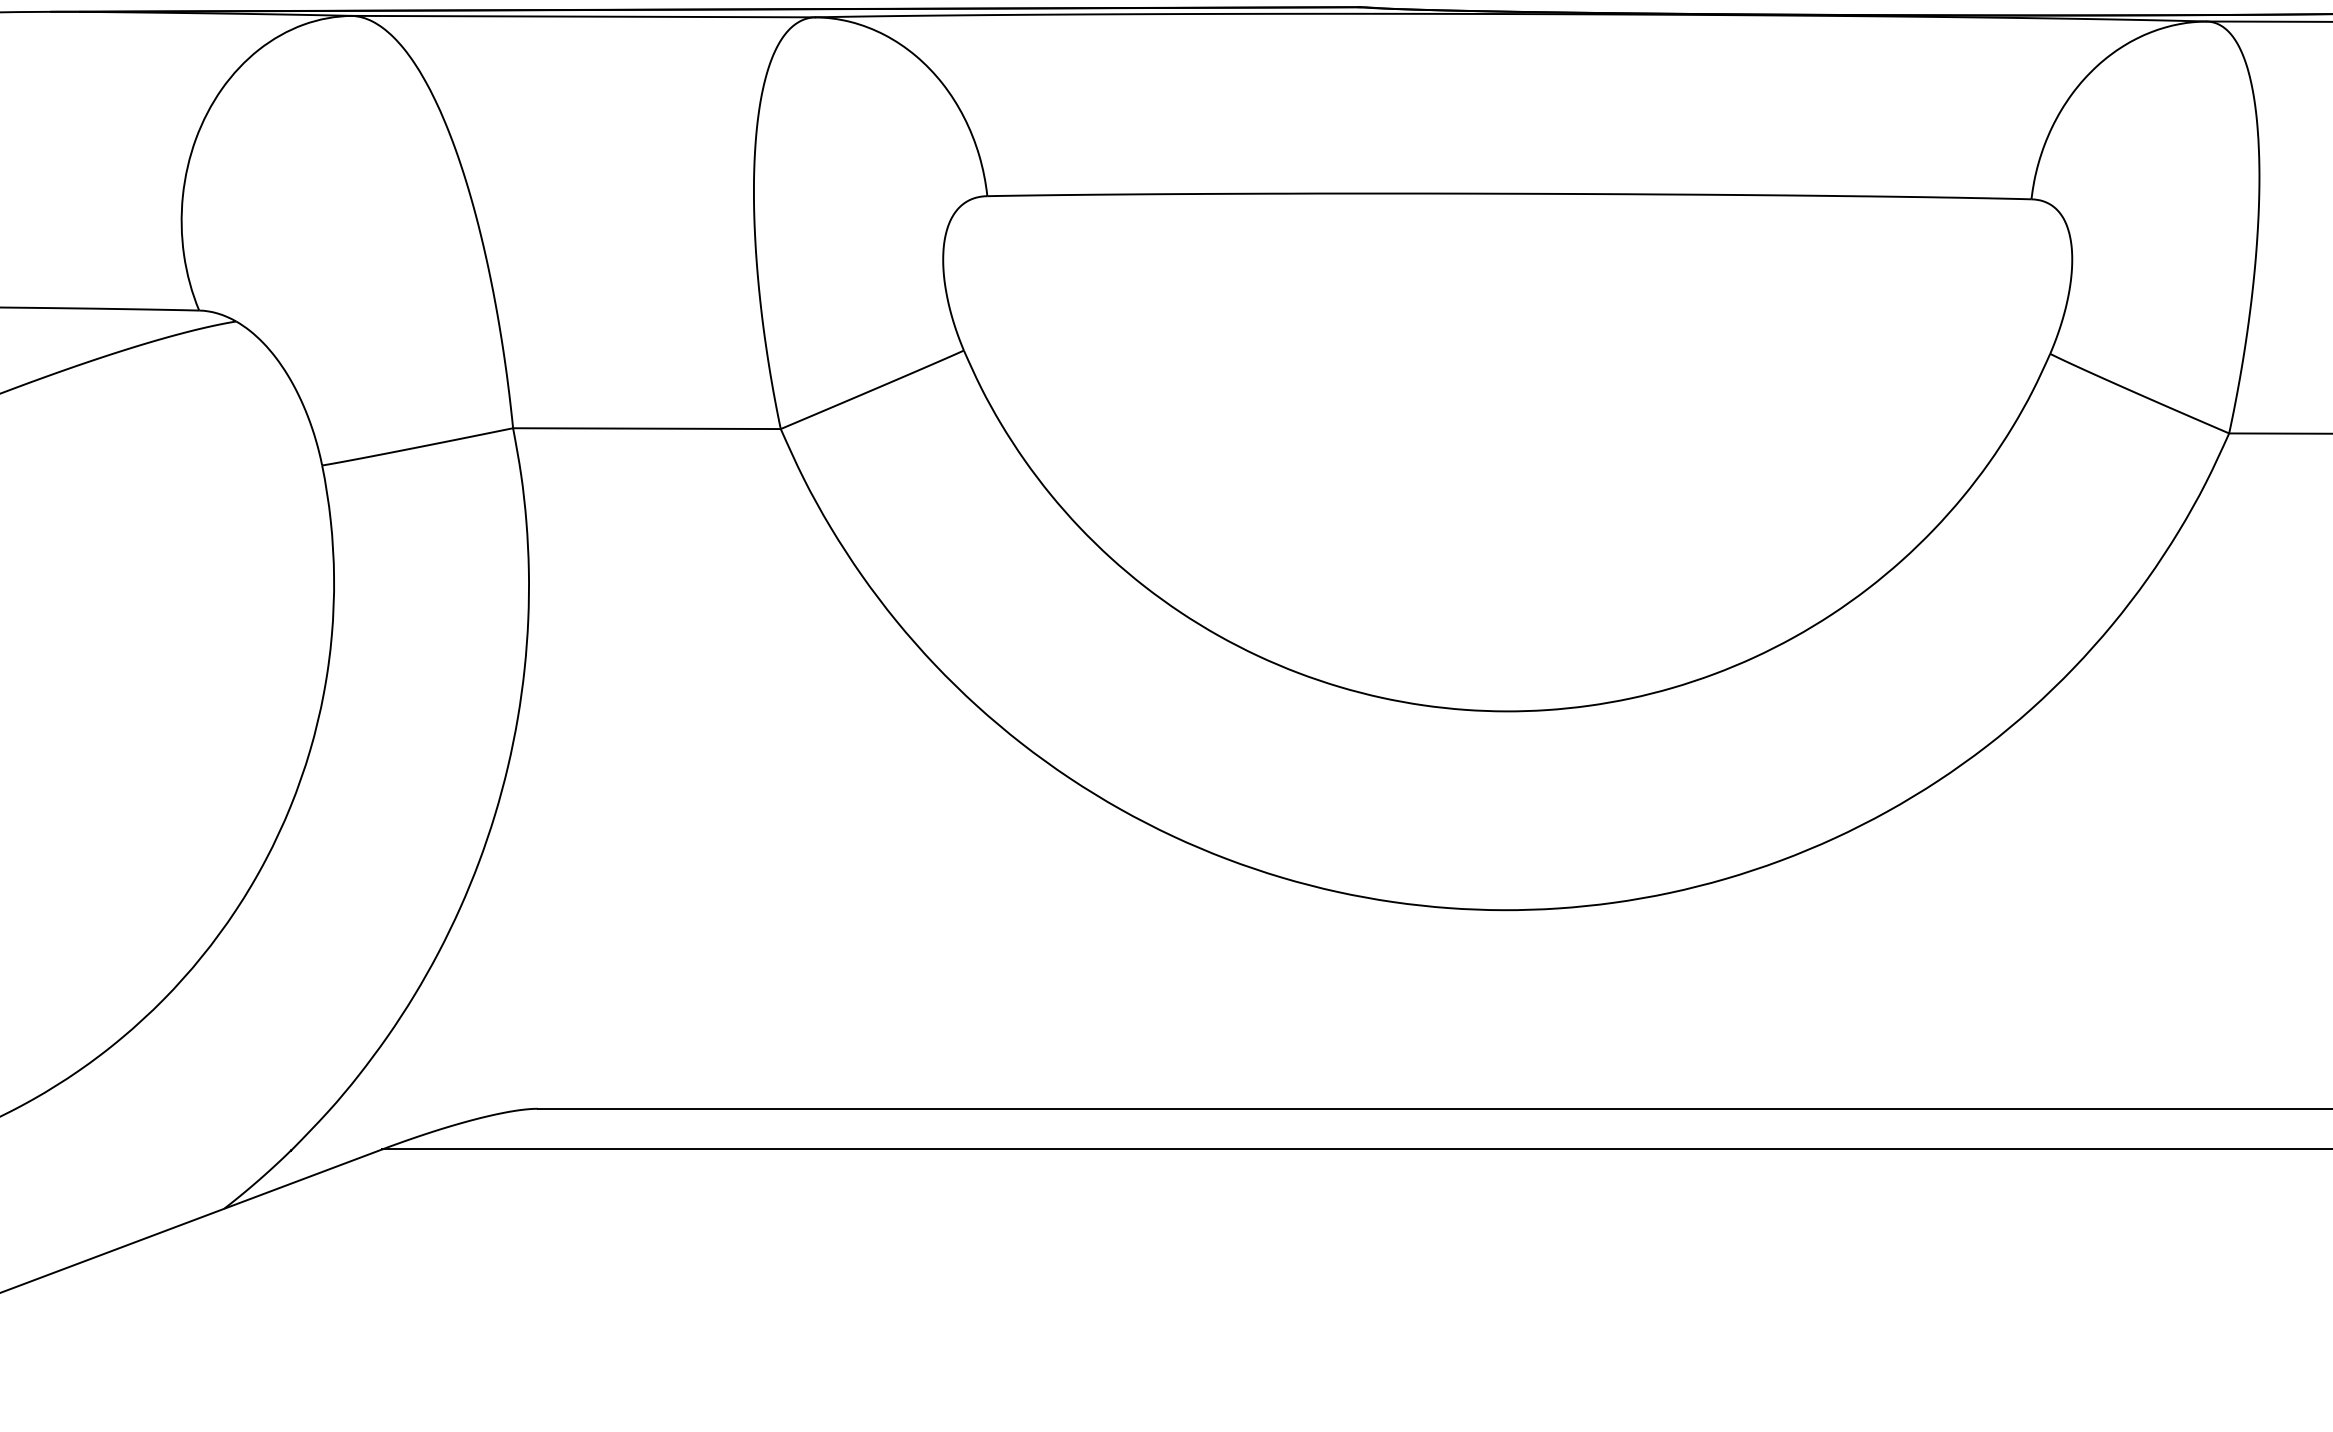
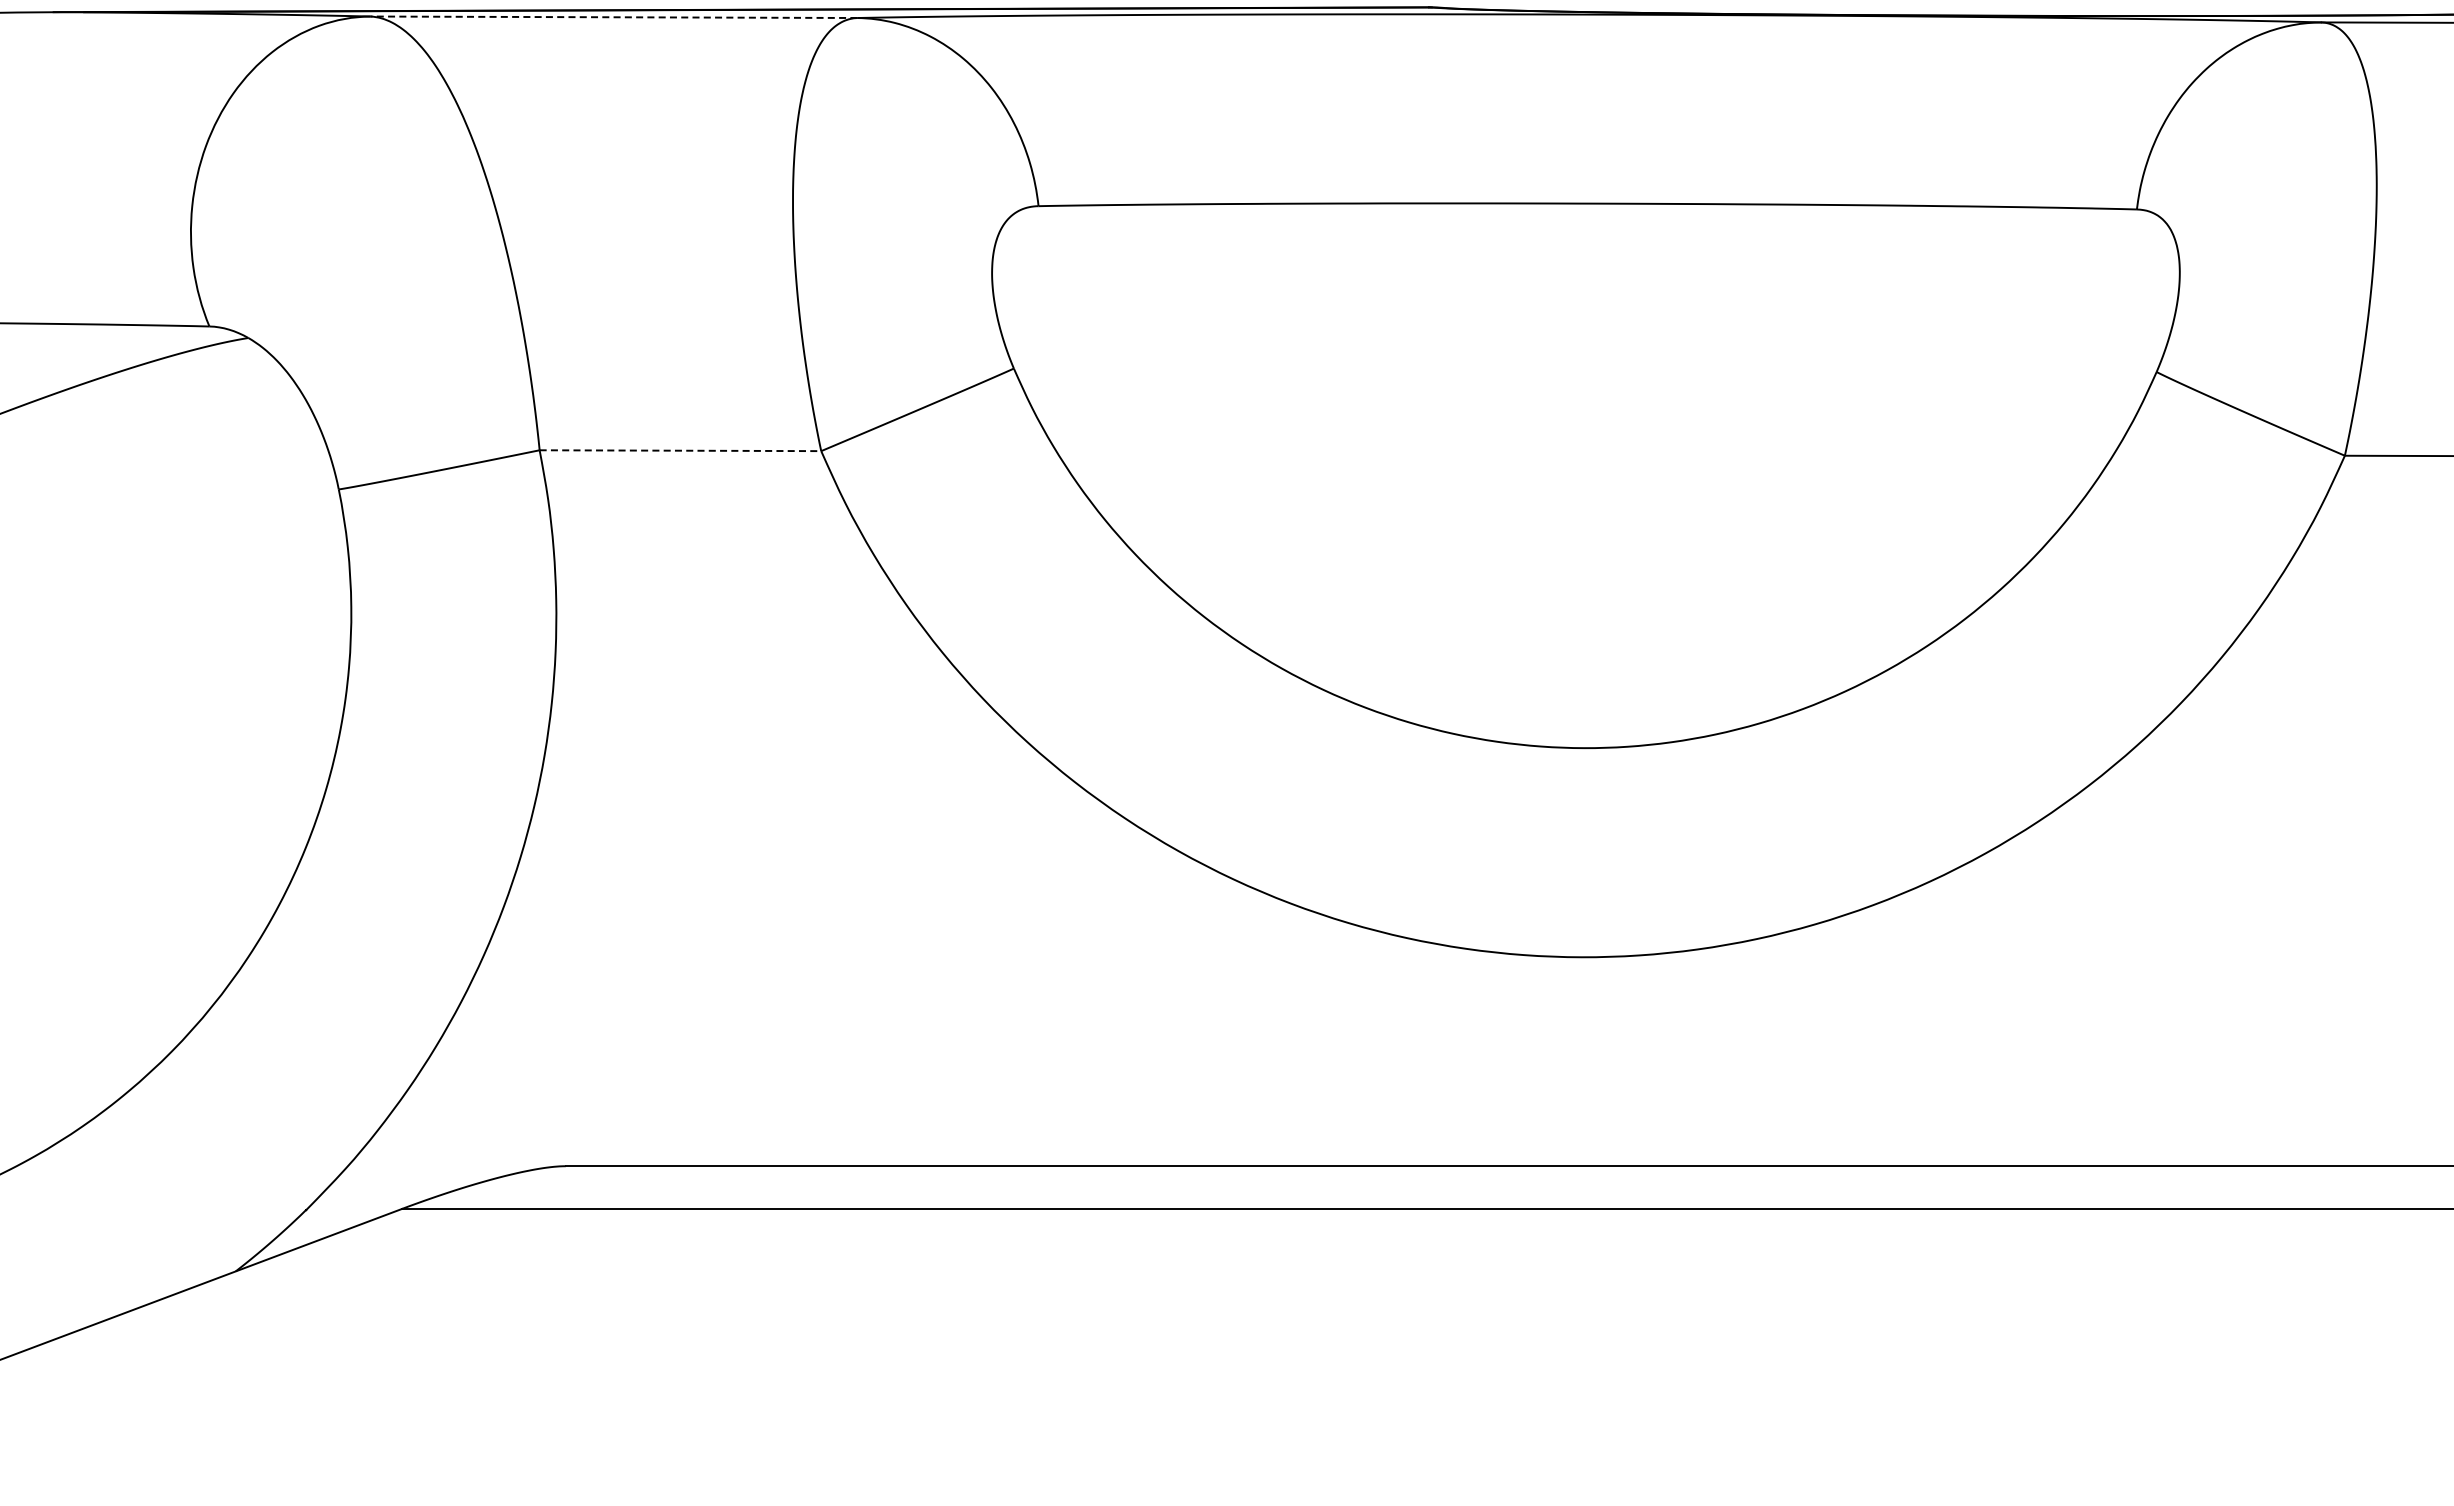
line: (583, 16) -> (613, 17), solid -> dashed
line: (646, 428) -> (680, 450), solid -> dashed

